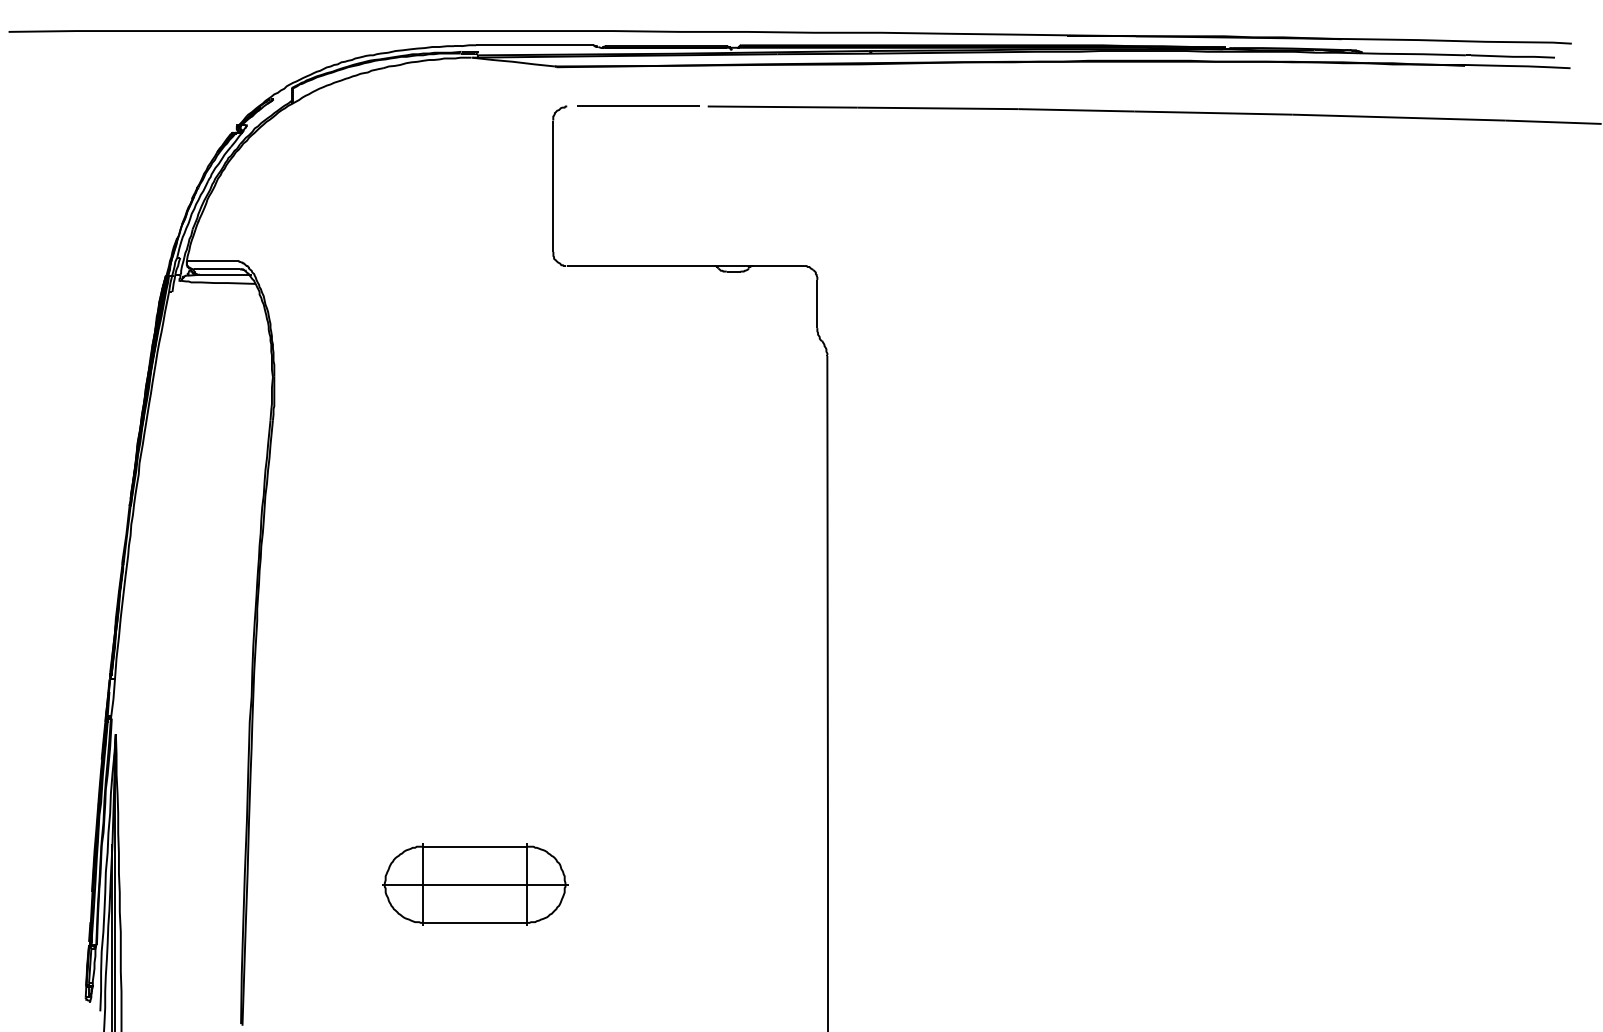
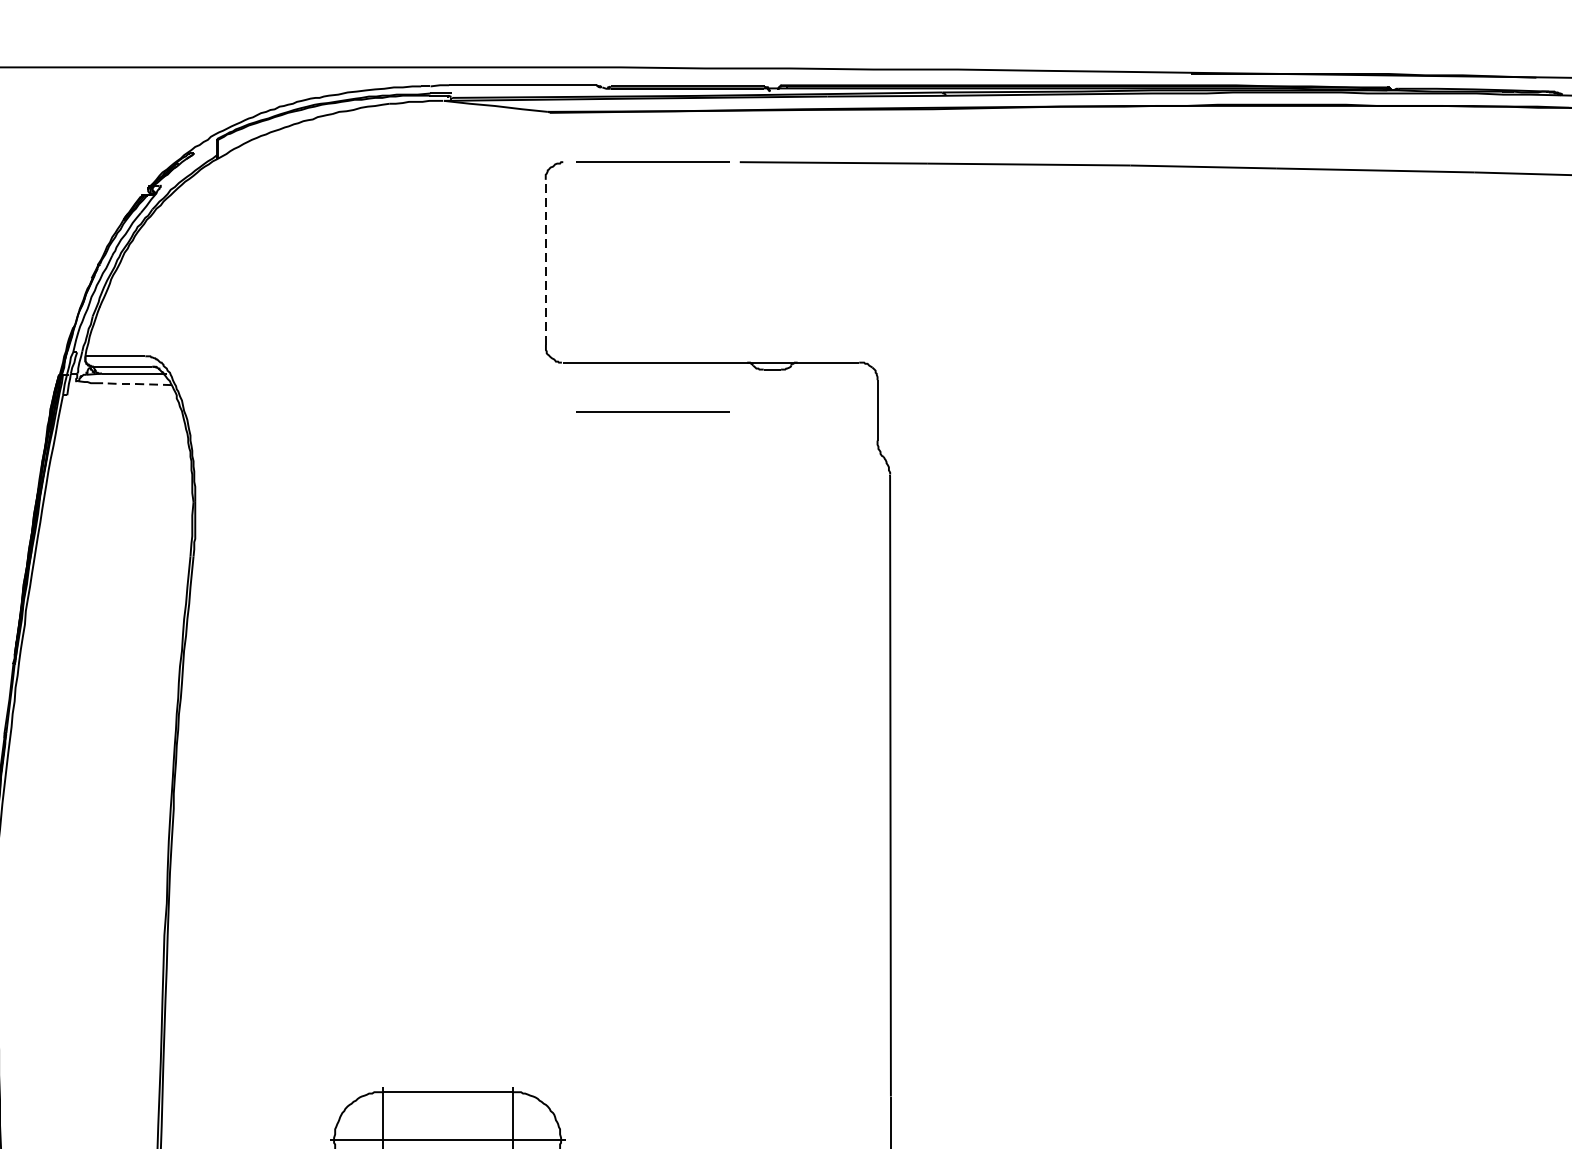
line: (553, 186) -> (546, 262), solid -> dashed
line: (227, 283) -> (136, 384), solid -> dashed
line: (638, 304) -> (652, 410), added

